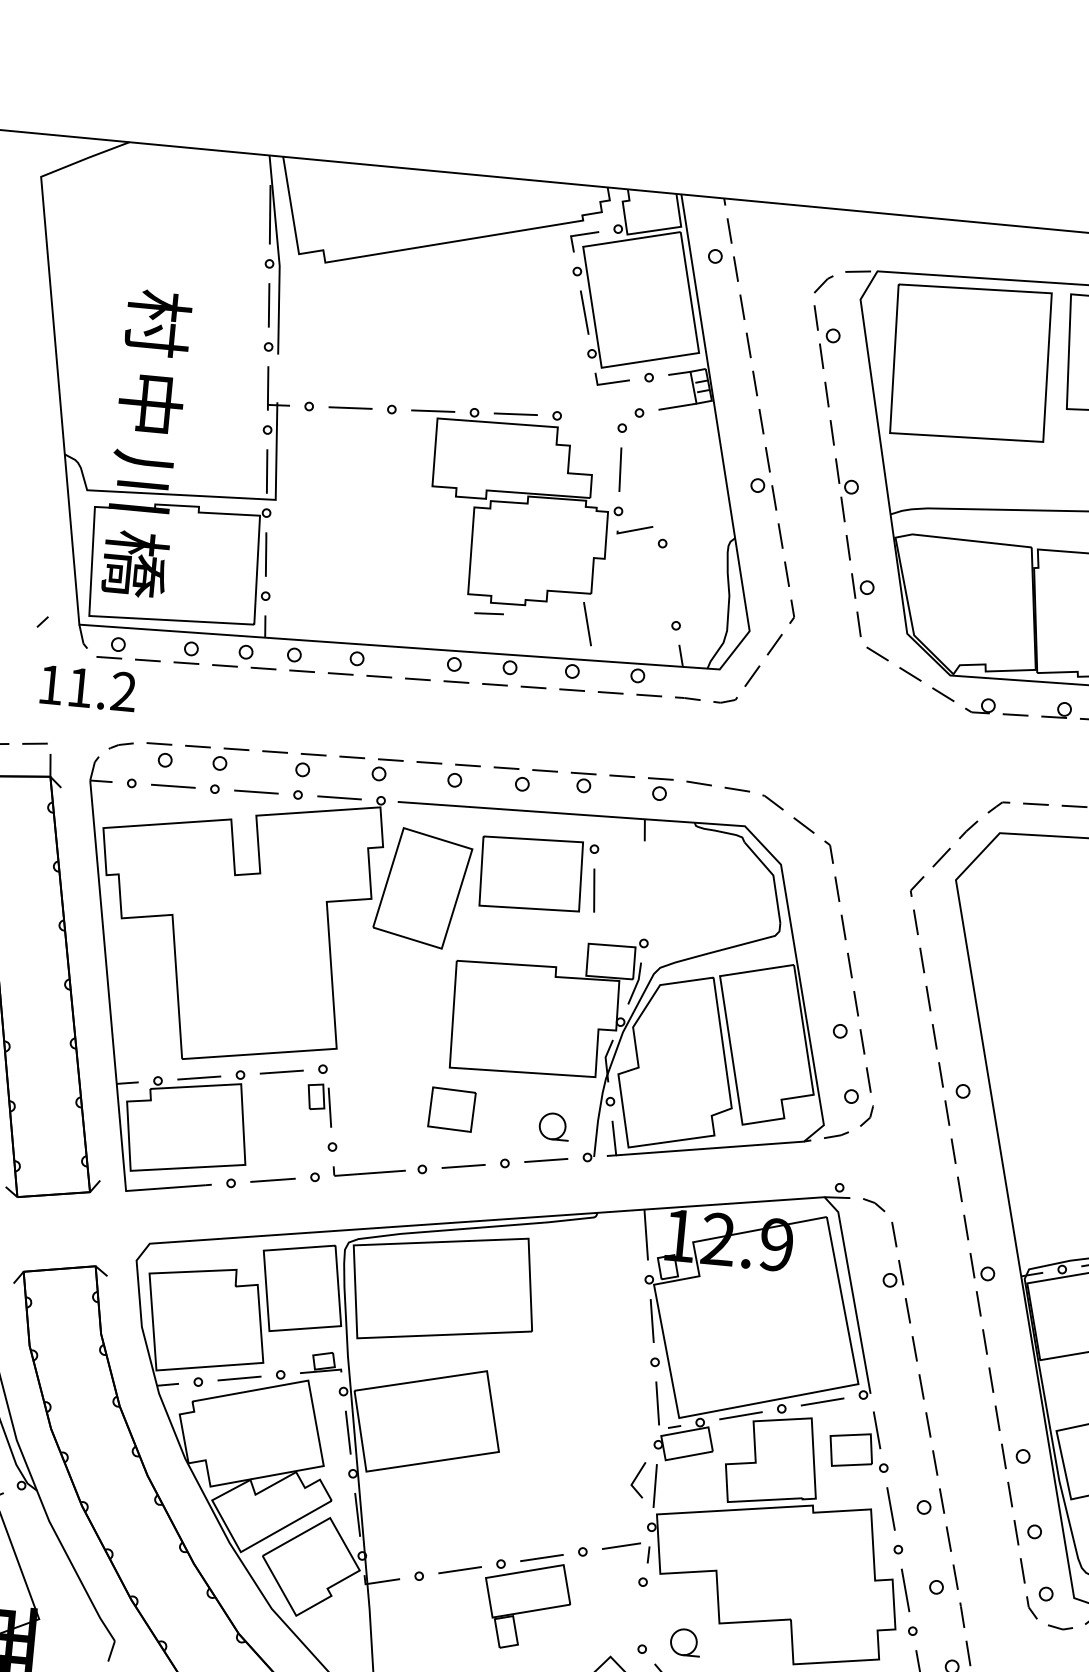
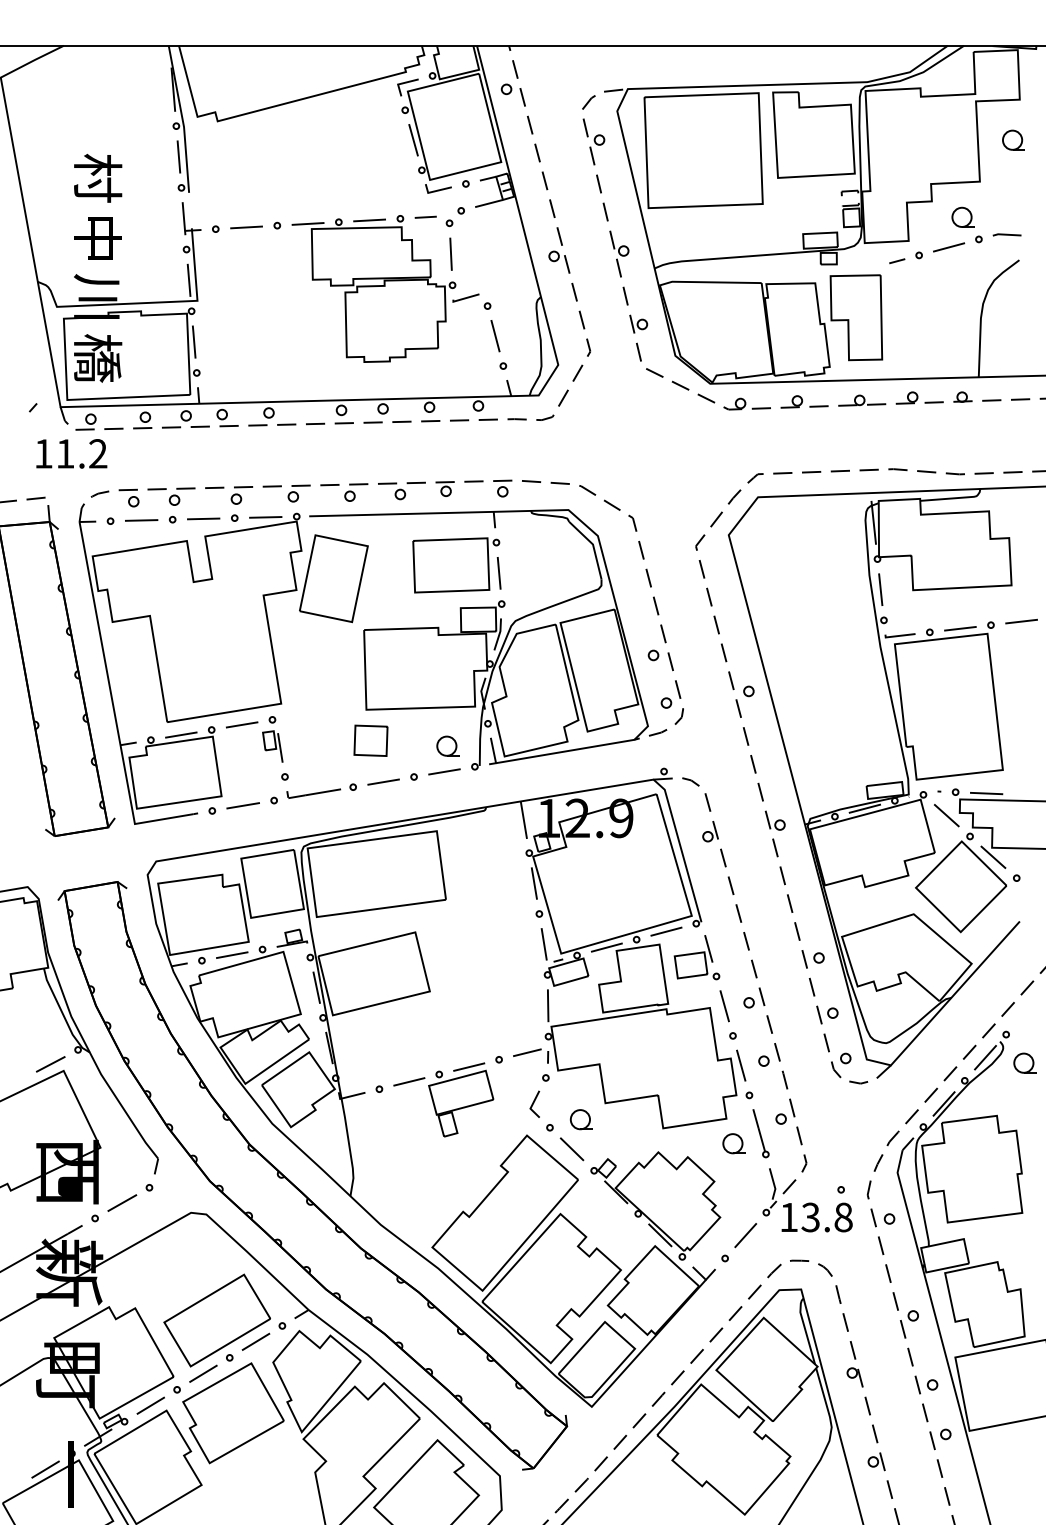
line: (488, 612) -> (425, 216), moved
line: (587, 624) -> (495, 336), moved
part: (538, 874) -> (456, 565), moved
line: (637, 1478) -> (534, 1103), moved

